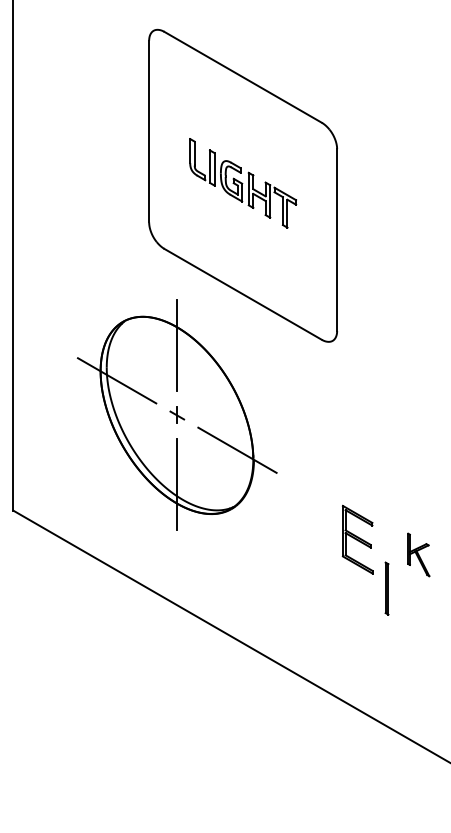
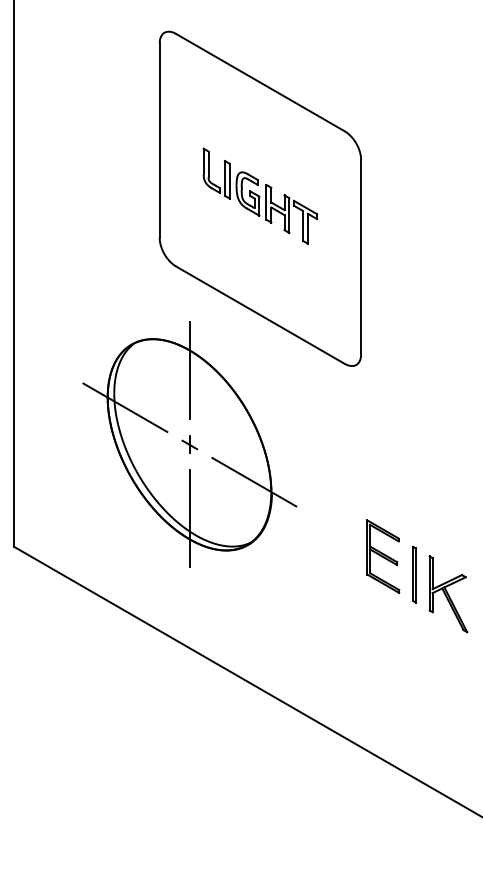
part: (357, 539) -> (382, 556), moved
part: (418, 554) -> (448, 593), size x1.67
part: (386, 588) -> (413, 574), moved

